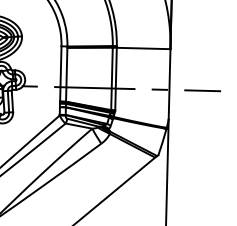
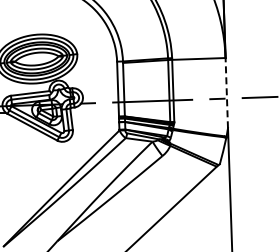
line: (169, 83) -> (226, 92), solid -> dashed

